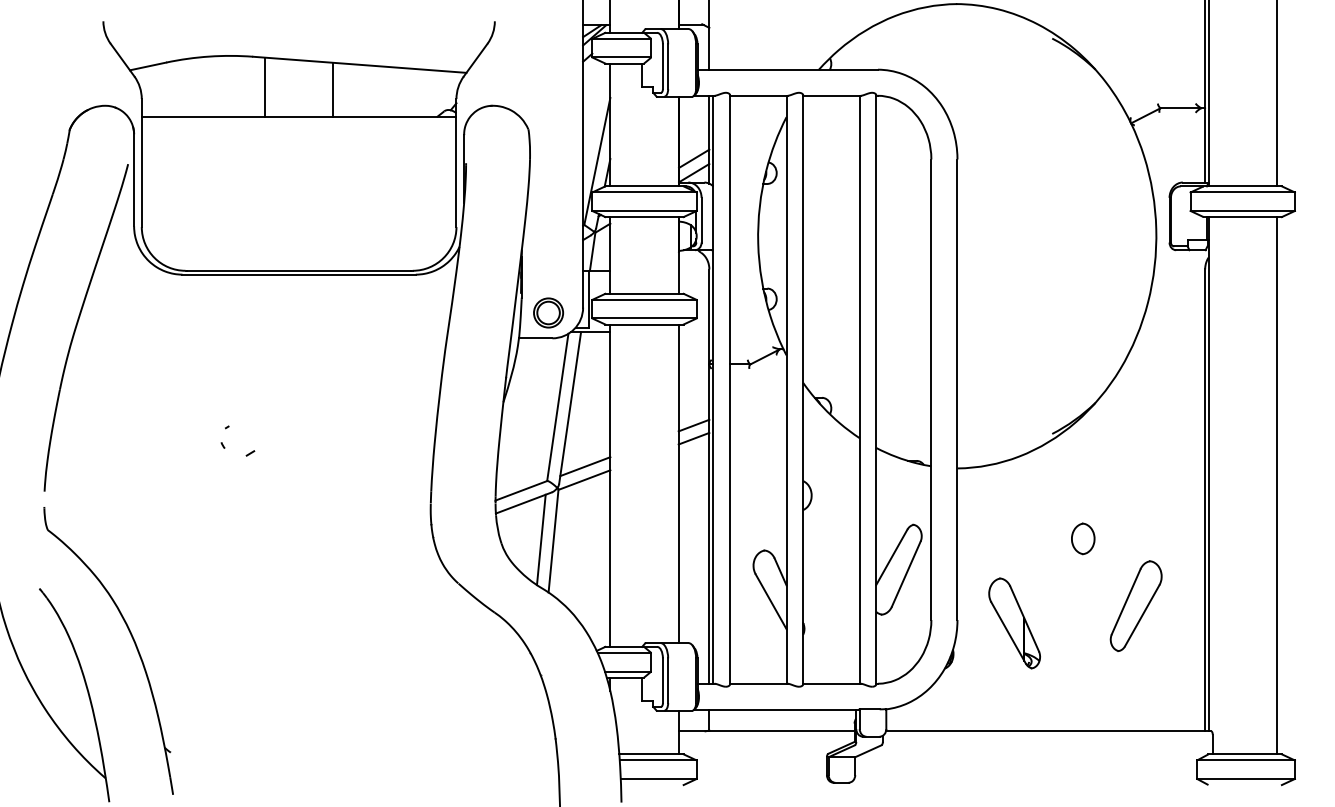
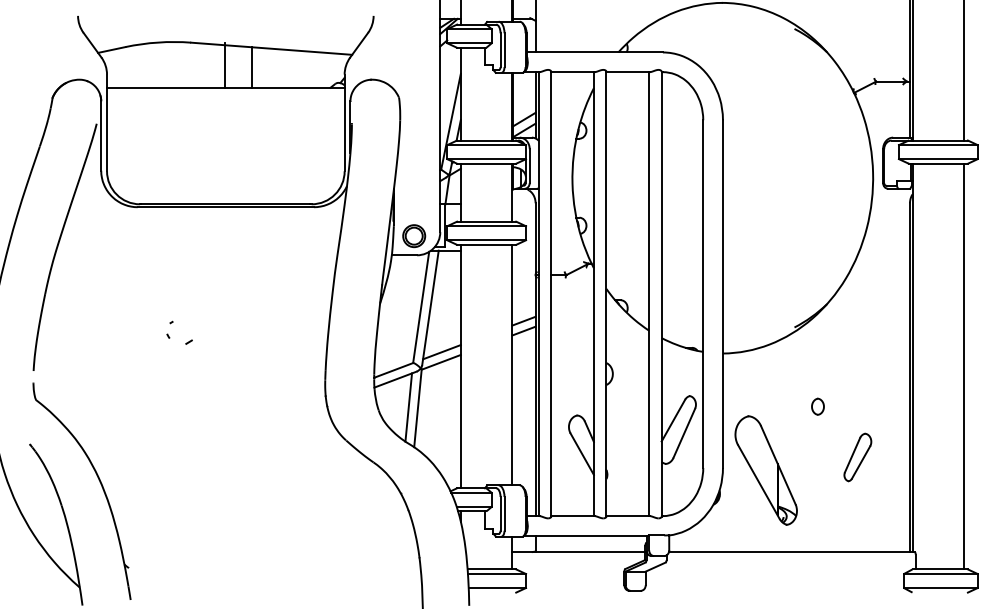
line: (264, 87) -> (224, 65), moved
part: (1083, 538) -> (818, 406), size x0.7
part: (1135, 605) -> (857, 457), size x0.7
part: (1014, 623) -> (766, 470), size x1.6

